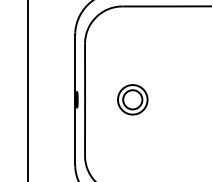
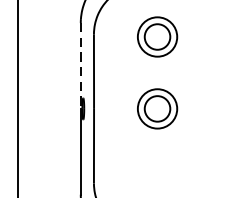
part: (132, 45) -> (157, 36), added
line: (75, 68) -> (81, 67), solid -> dashed

